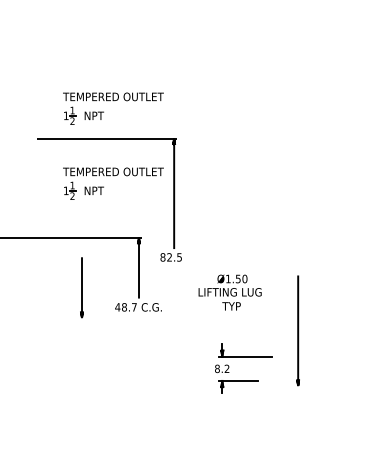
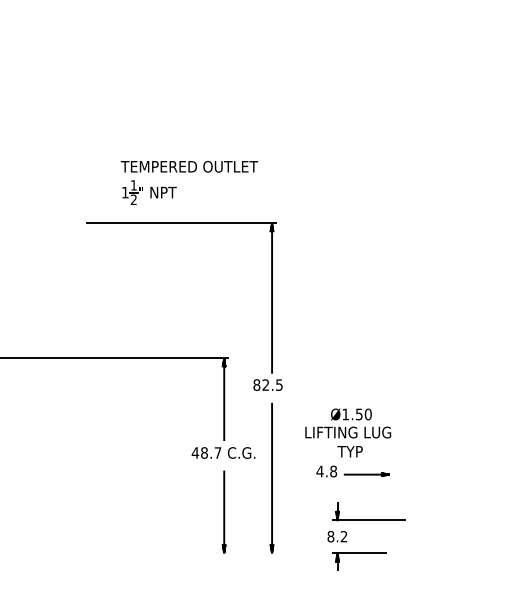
part: (113, 176) -> (189, 275), removed
curve: (81, 287) -> (223, 511), moved
part: (233, 320) -> (352, 470), added
line: (297, 330) -> (271, 477), moved

